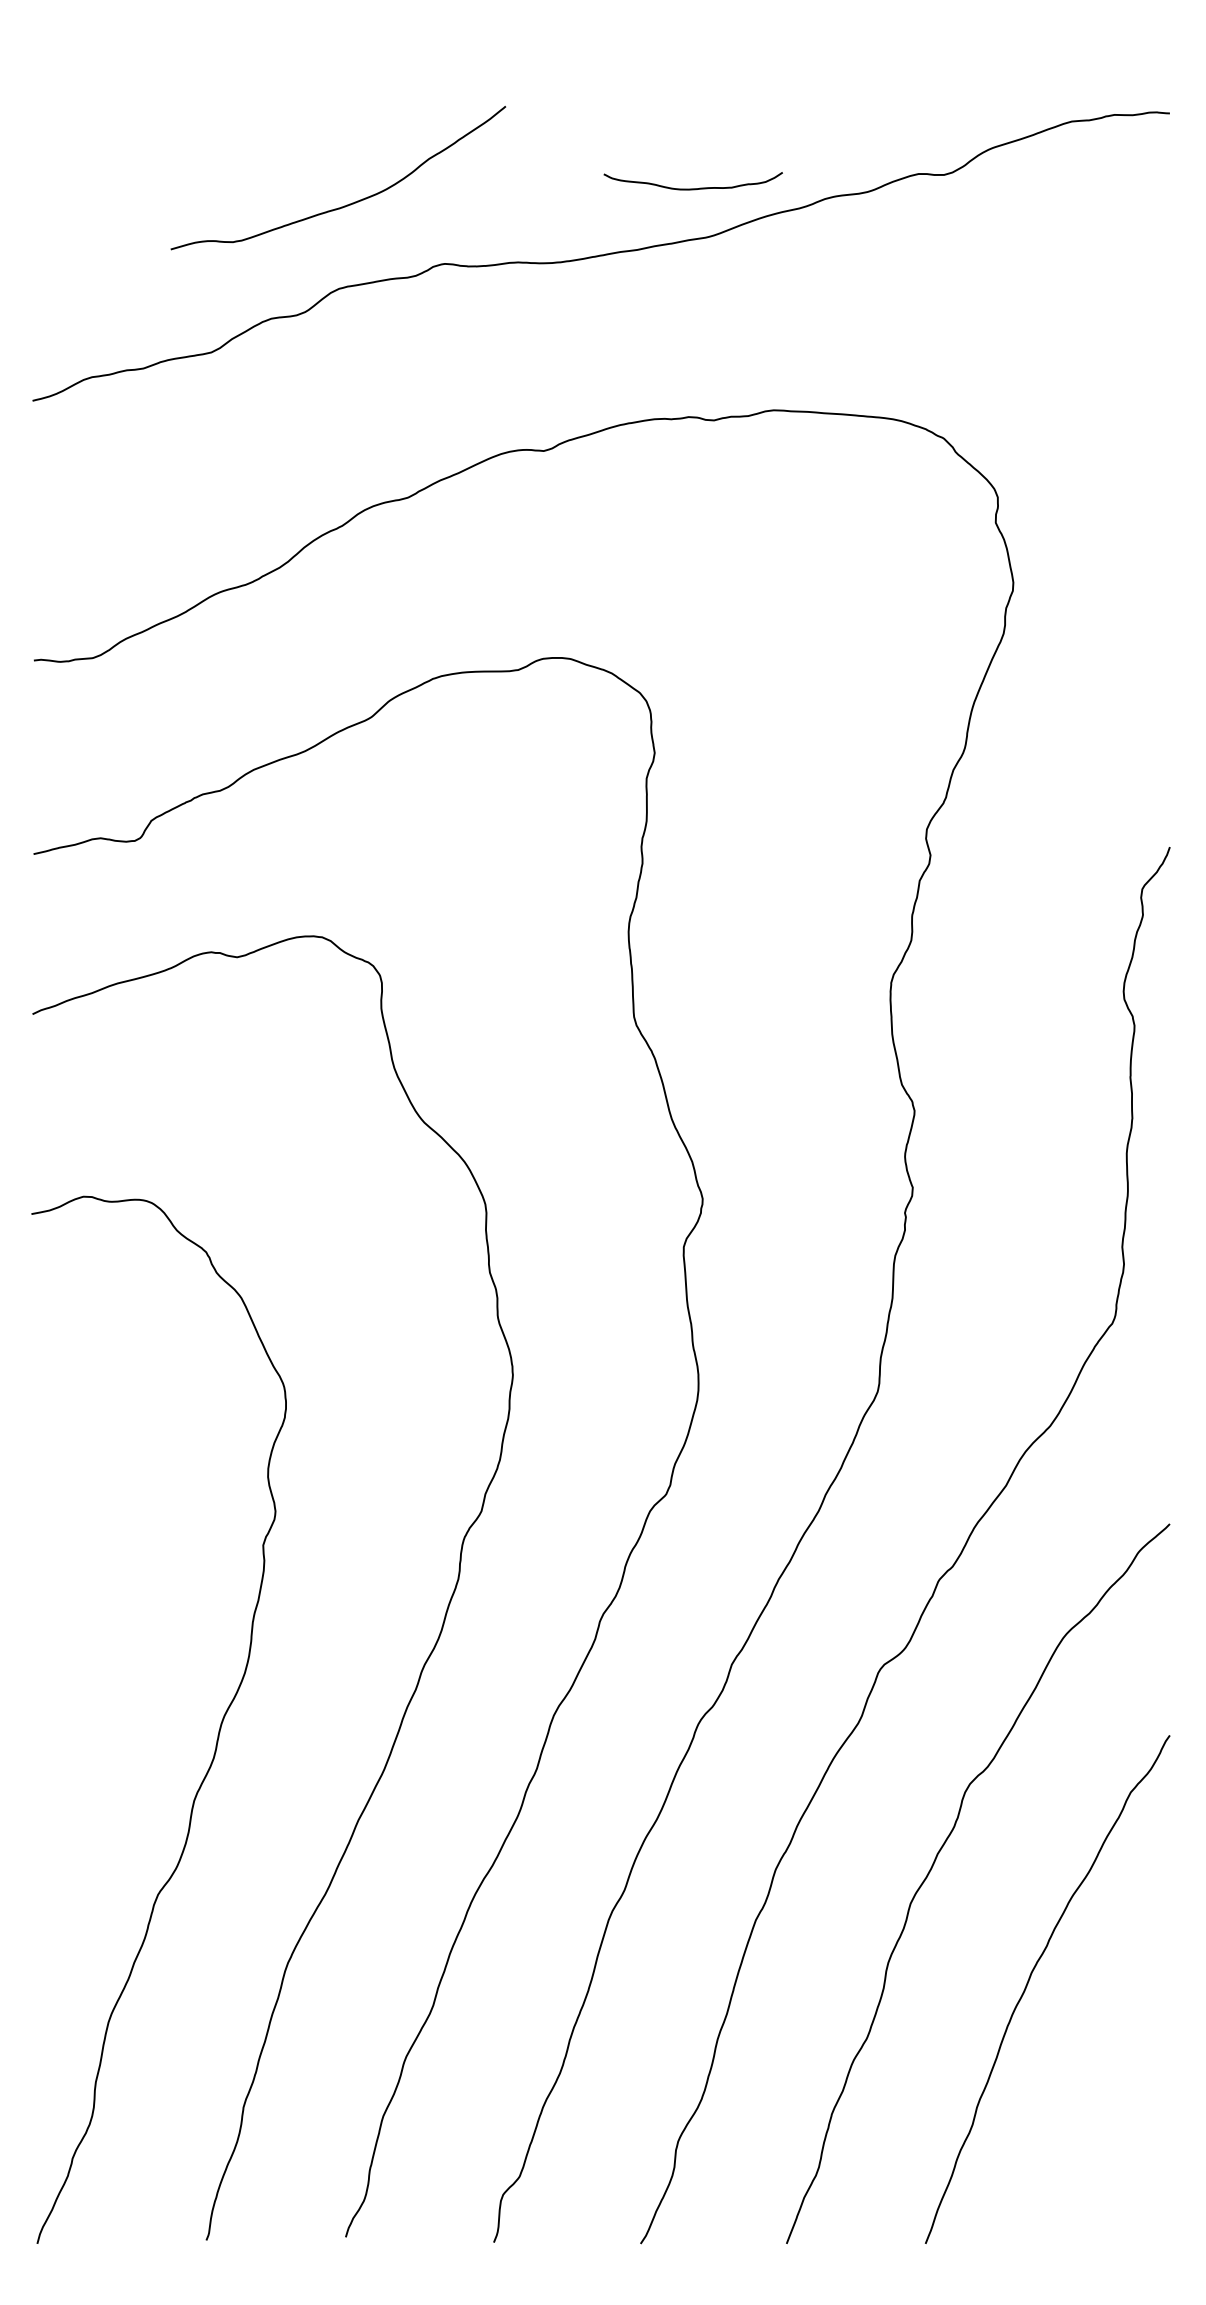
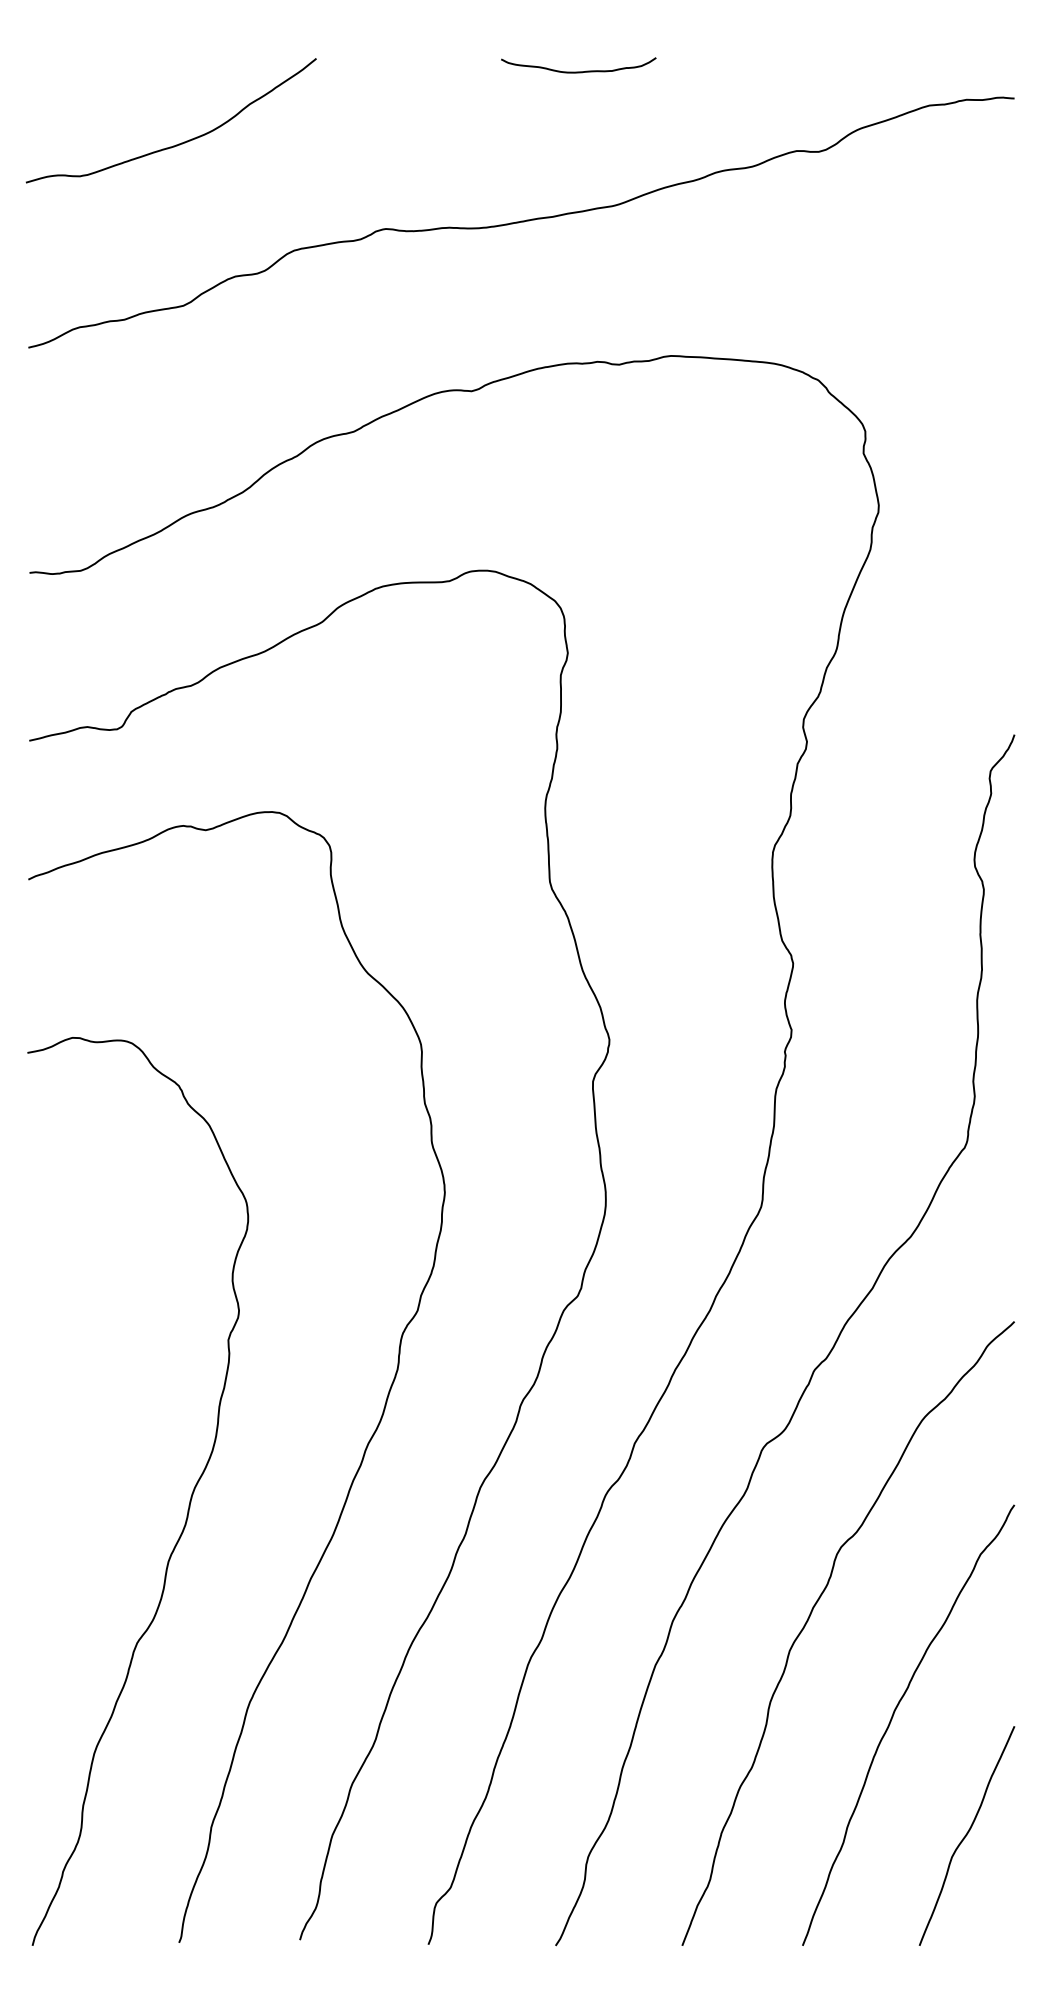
curve: (692, 188) -> (578, 71), moved
curve: (349, 203) -> (180, 142), moved
curve: (1114, 2116) -> (966, 1835), added

